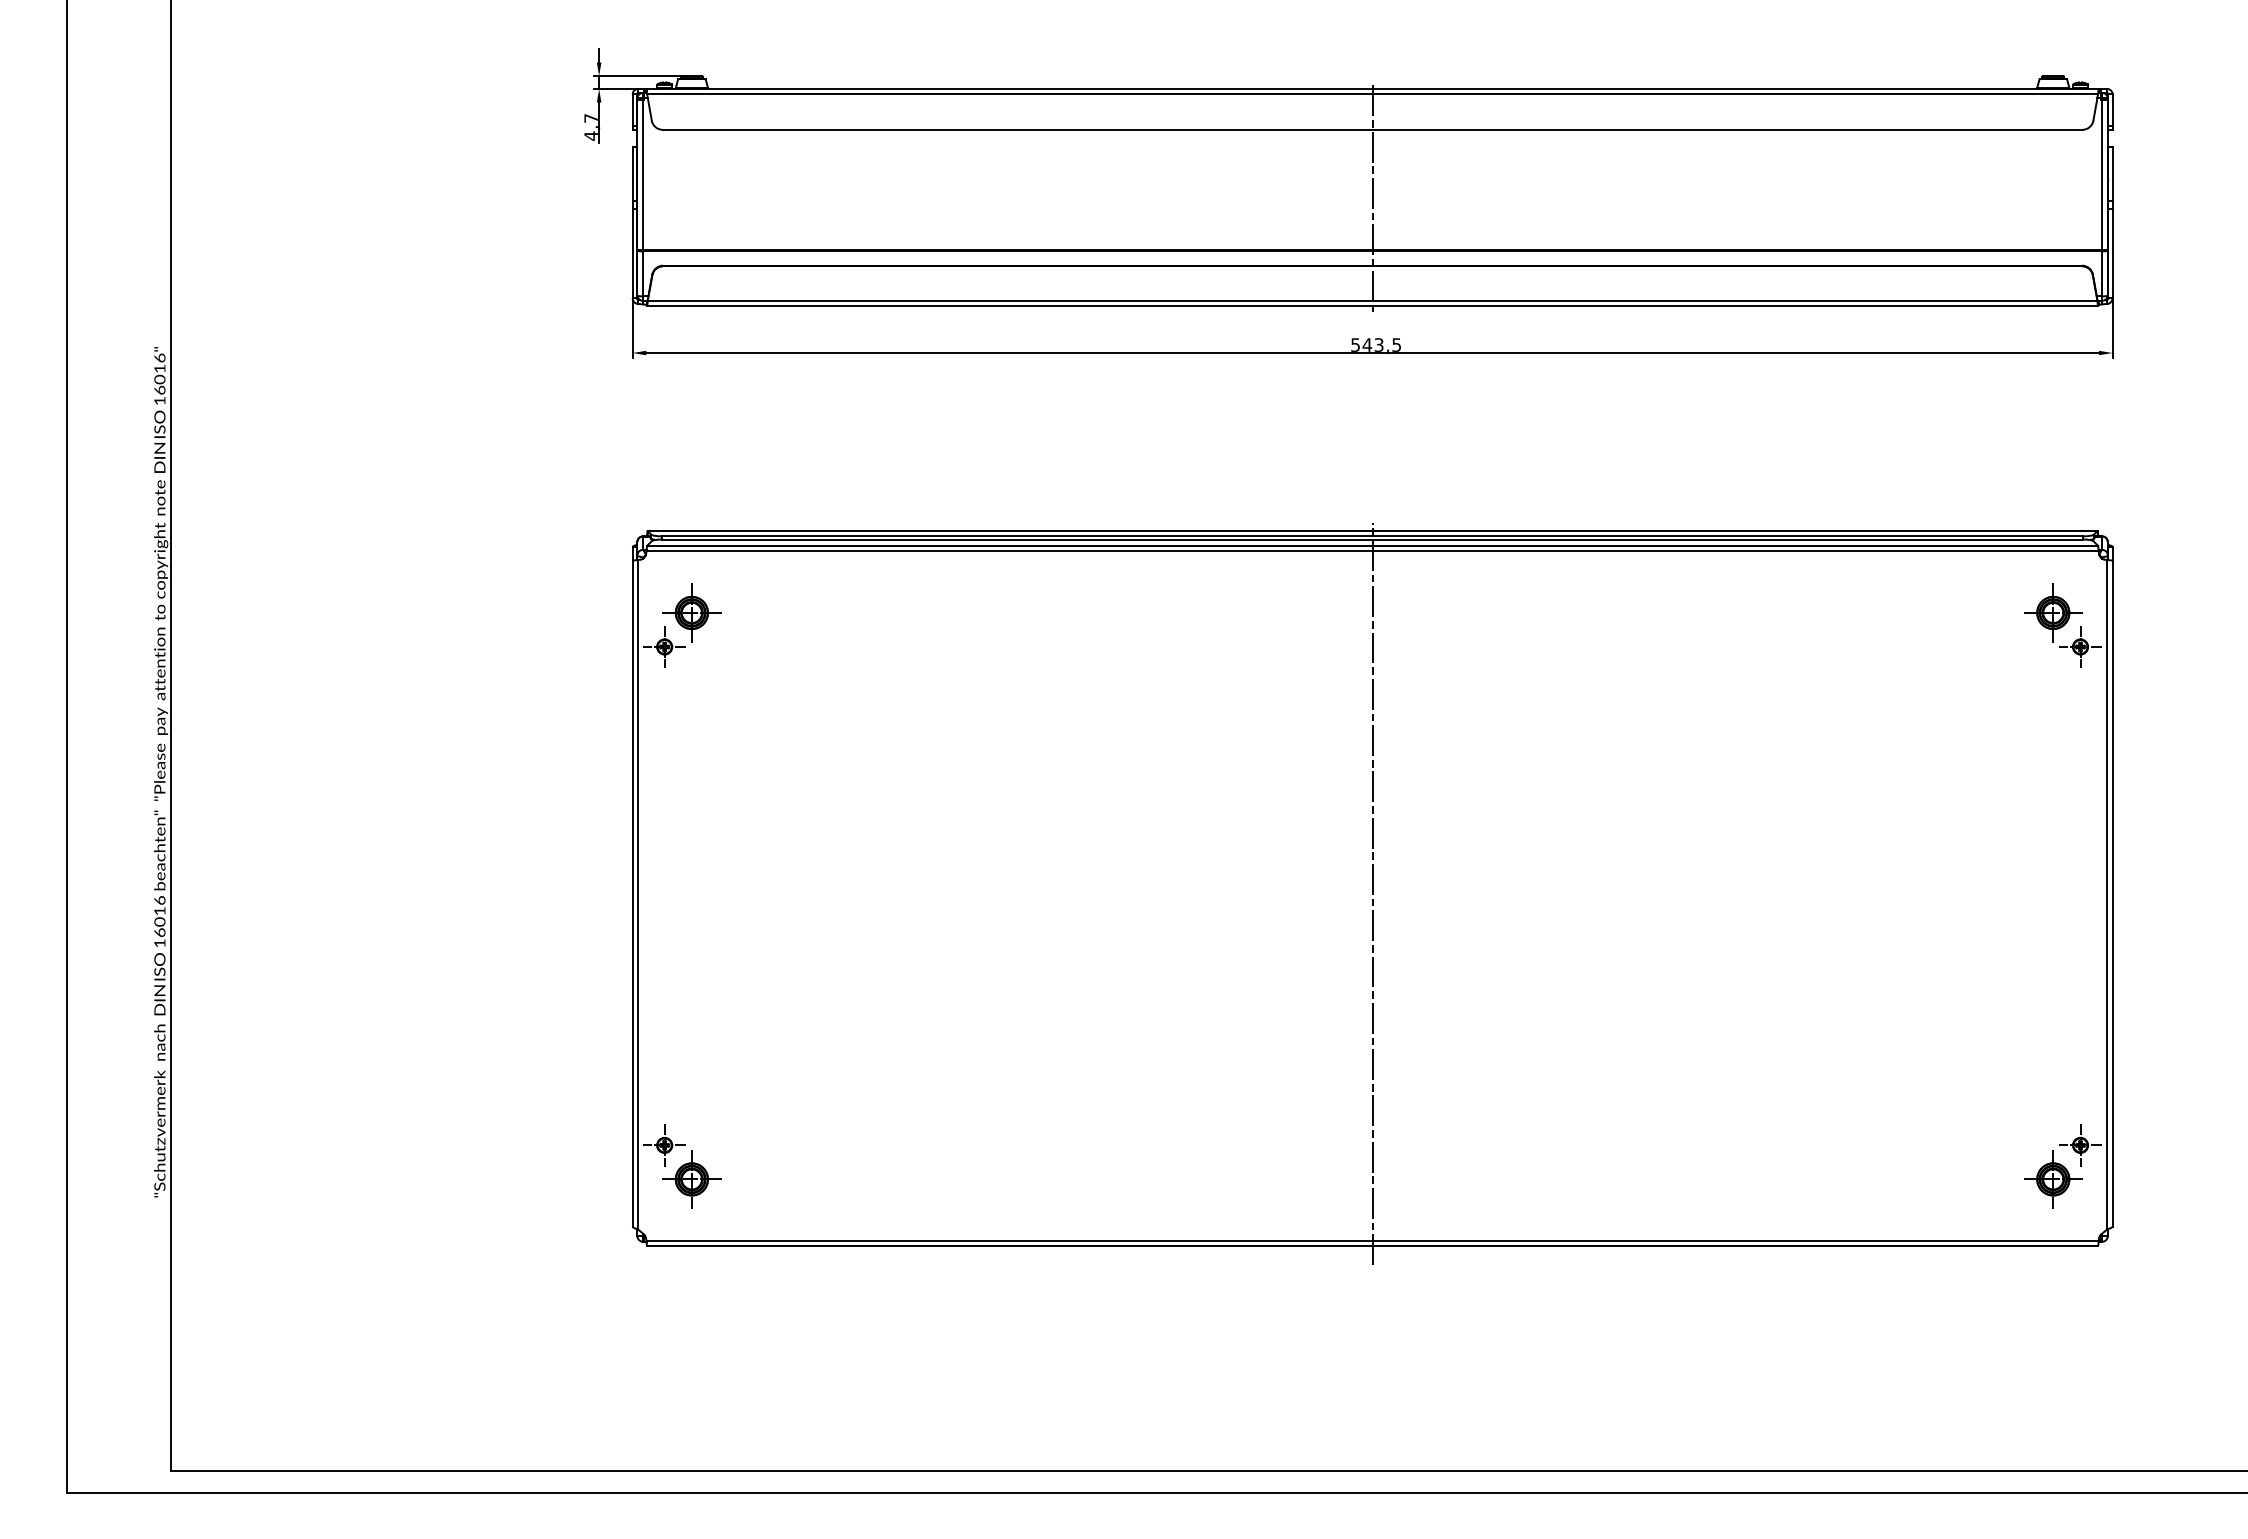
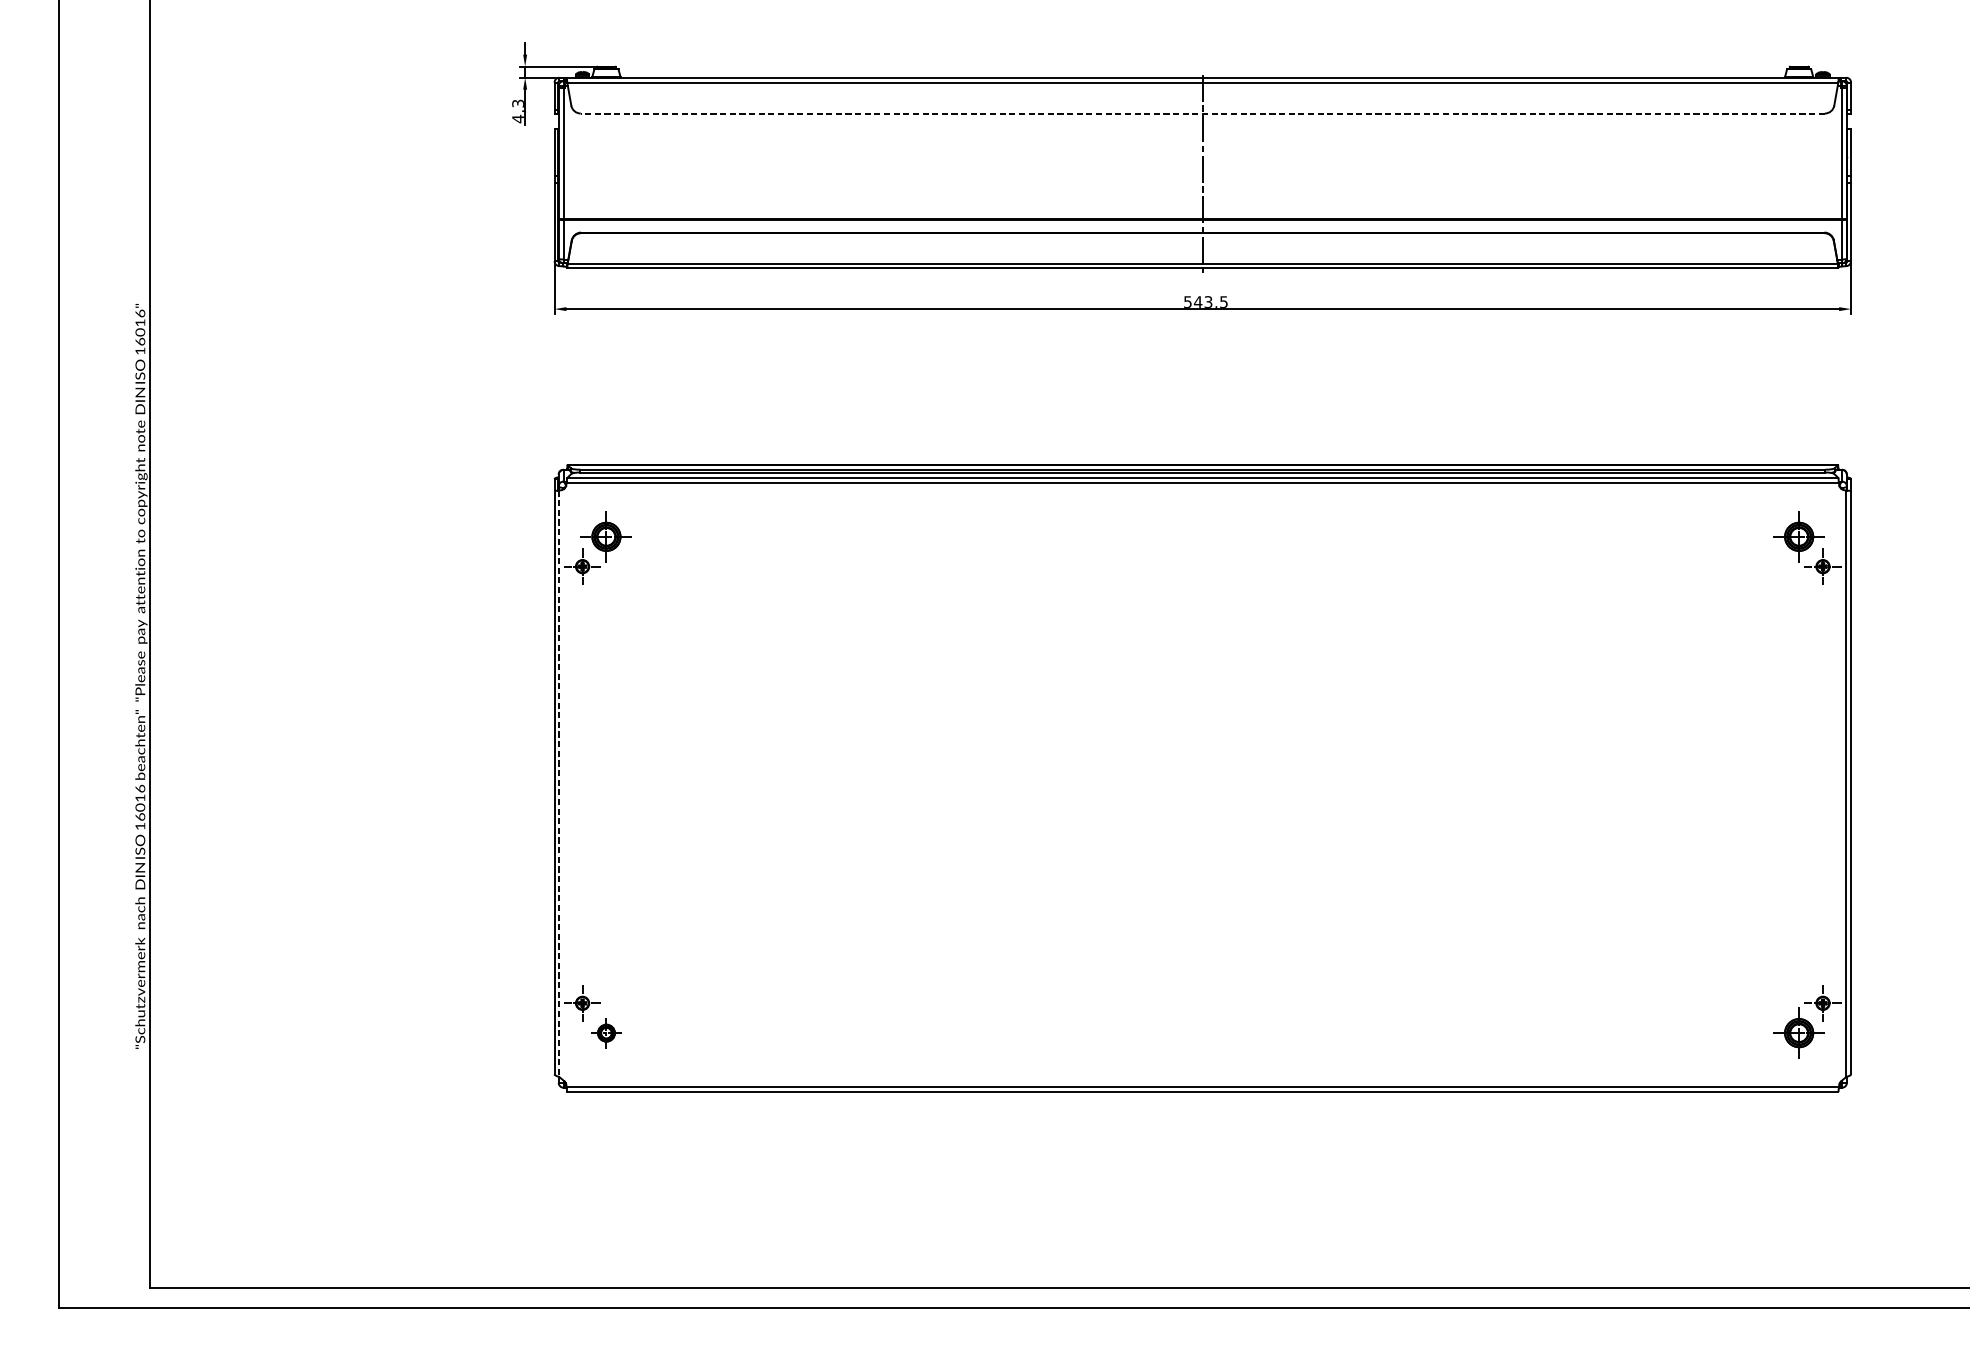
text: (590, 118) -> (517, 103), 4,7 -> 4,3
line: (1372, 129) -> (1202, 113), solid -> dashed
line: (638, 894) -> (559, 783), solid -> dashed
line: (1372, 894) -> (1202, 783), removed
part: (691, 1179) -> (606, 1033), size x0.6

